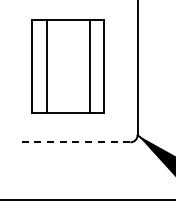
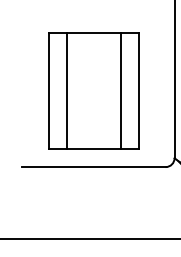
part: (67, 66) -> (93, 91), moved
line: (72, 142) -> (93, 167), dashed -> solid

